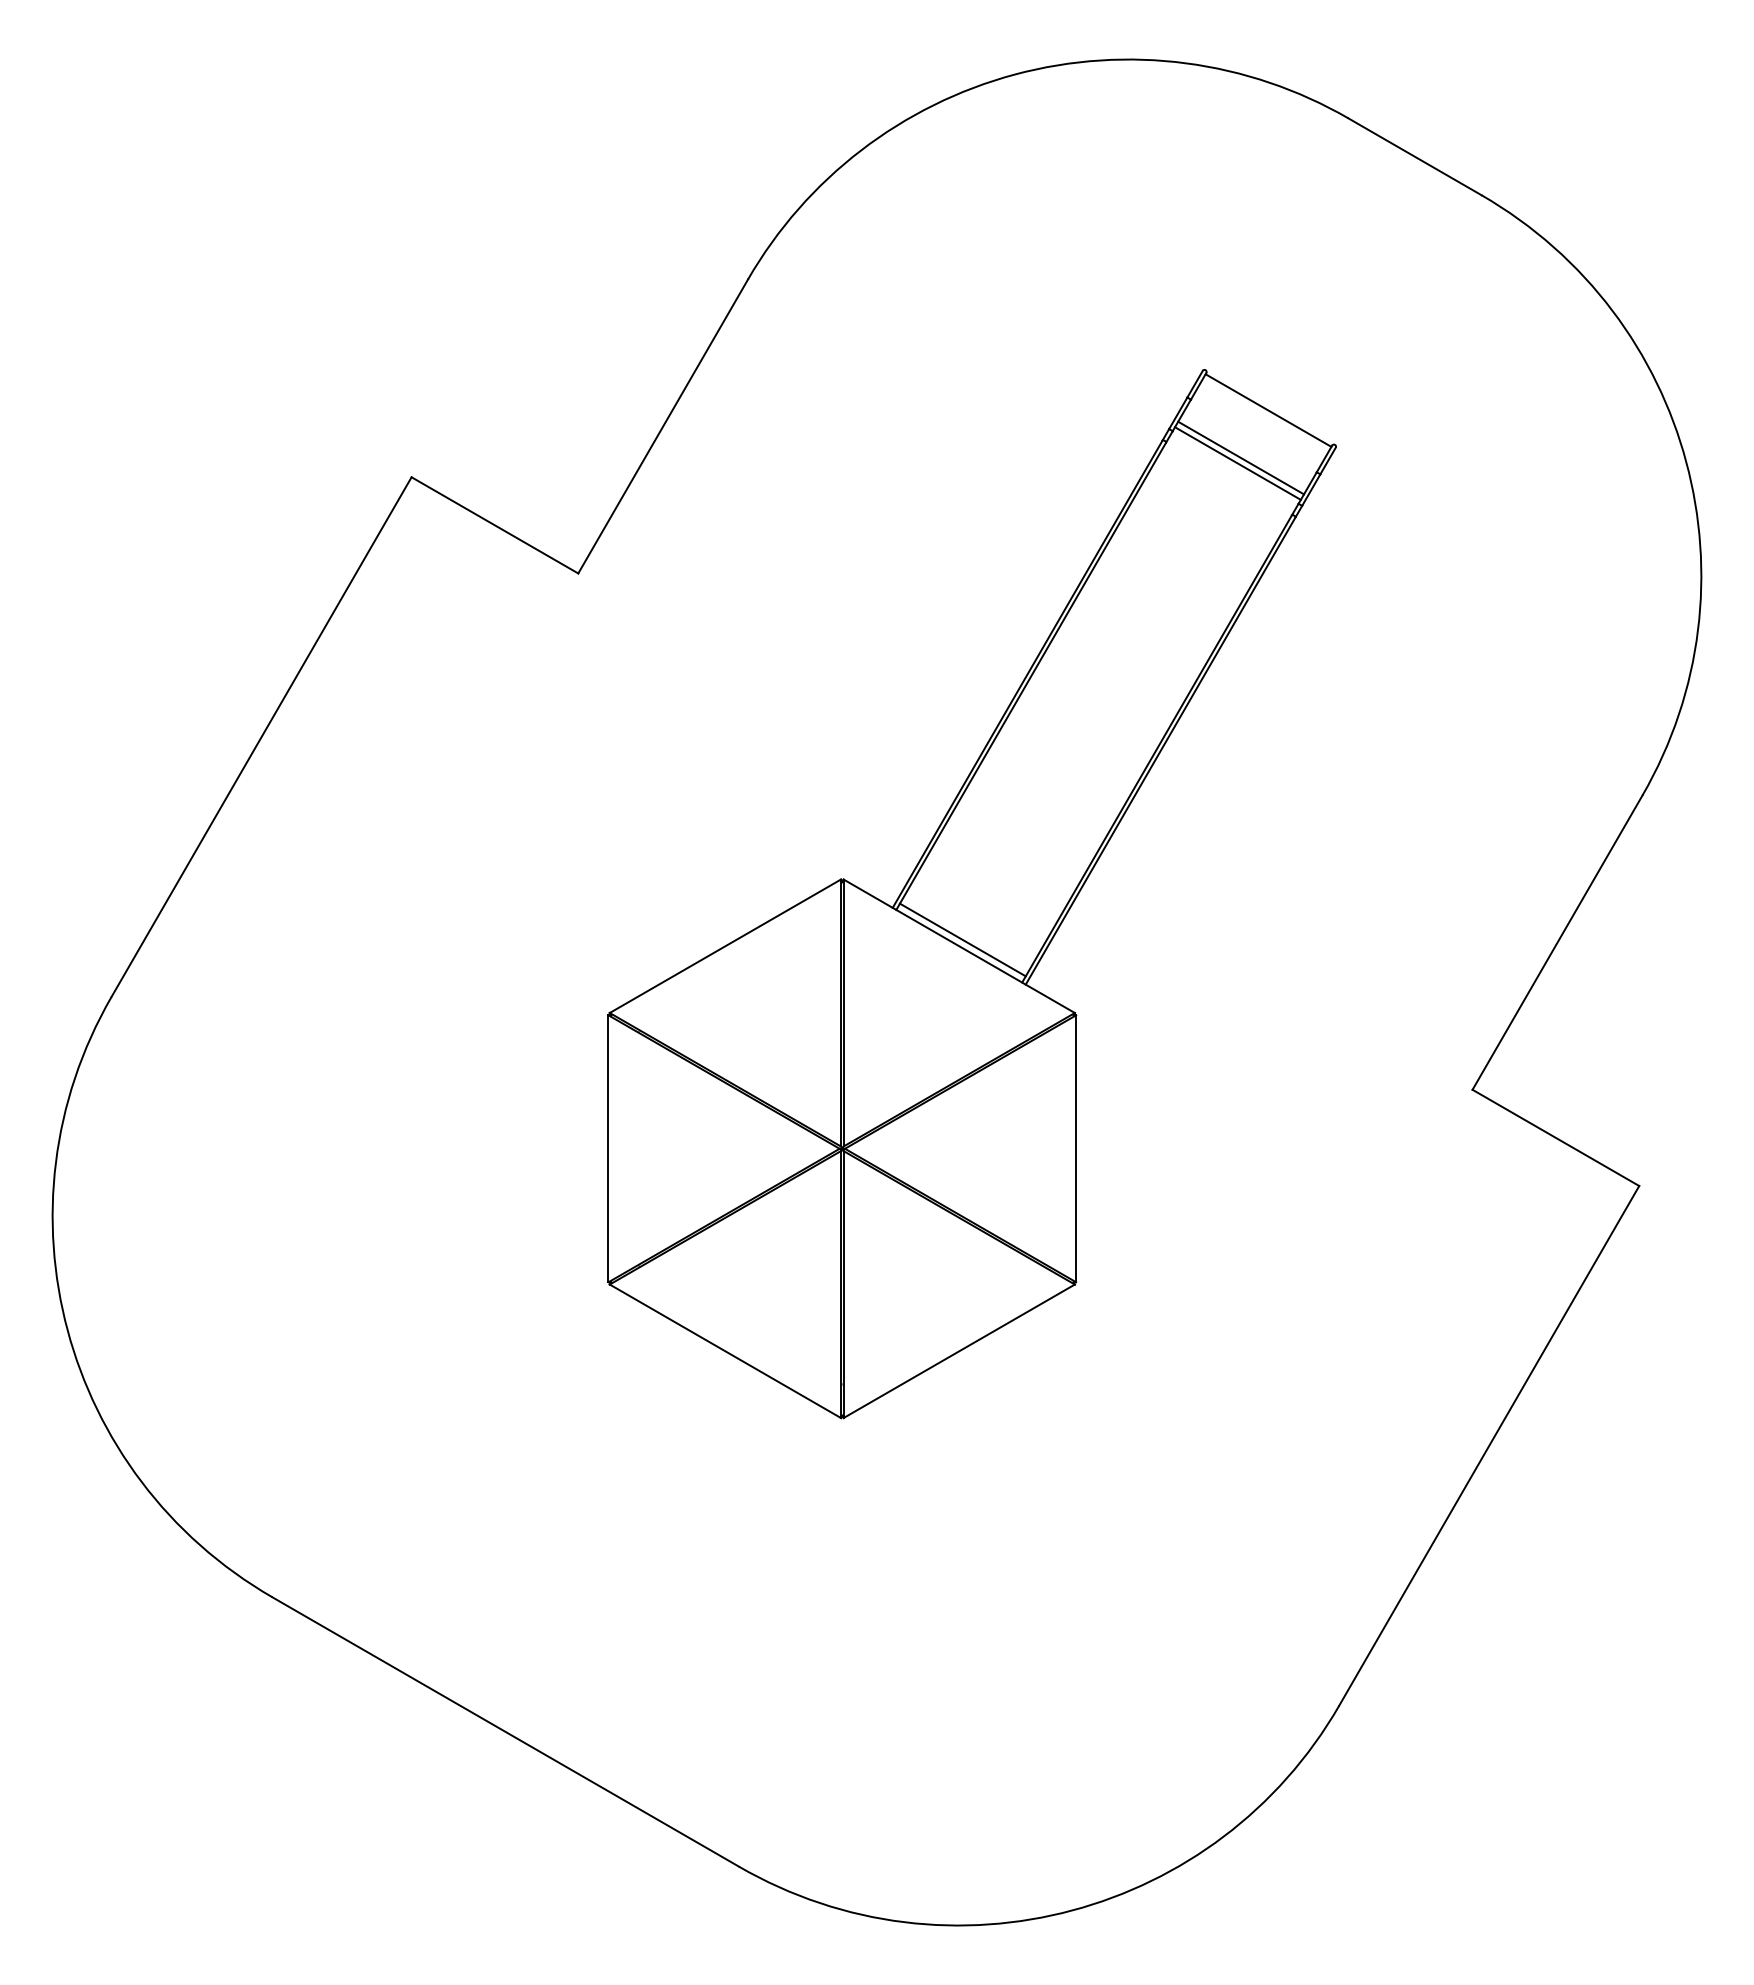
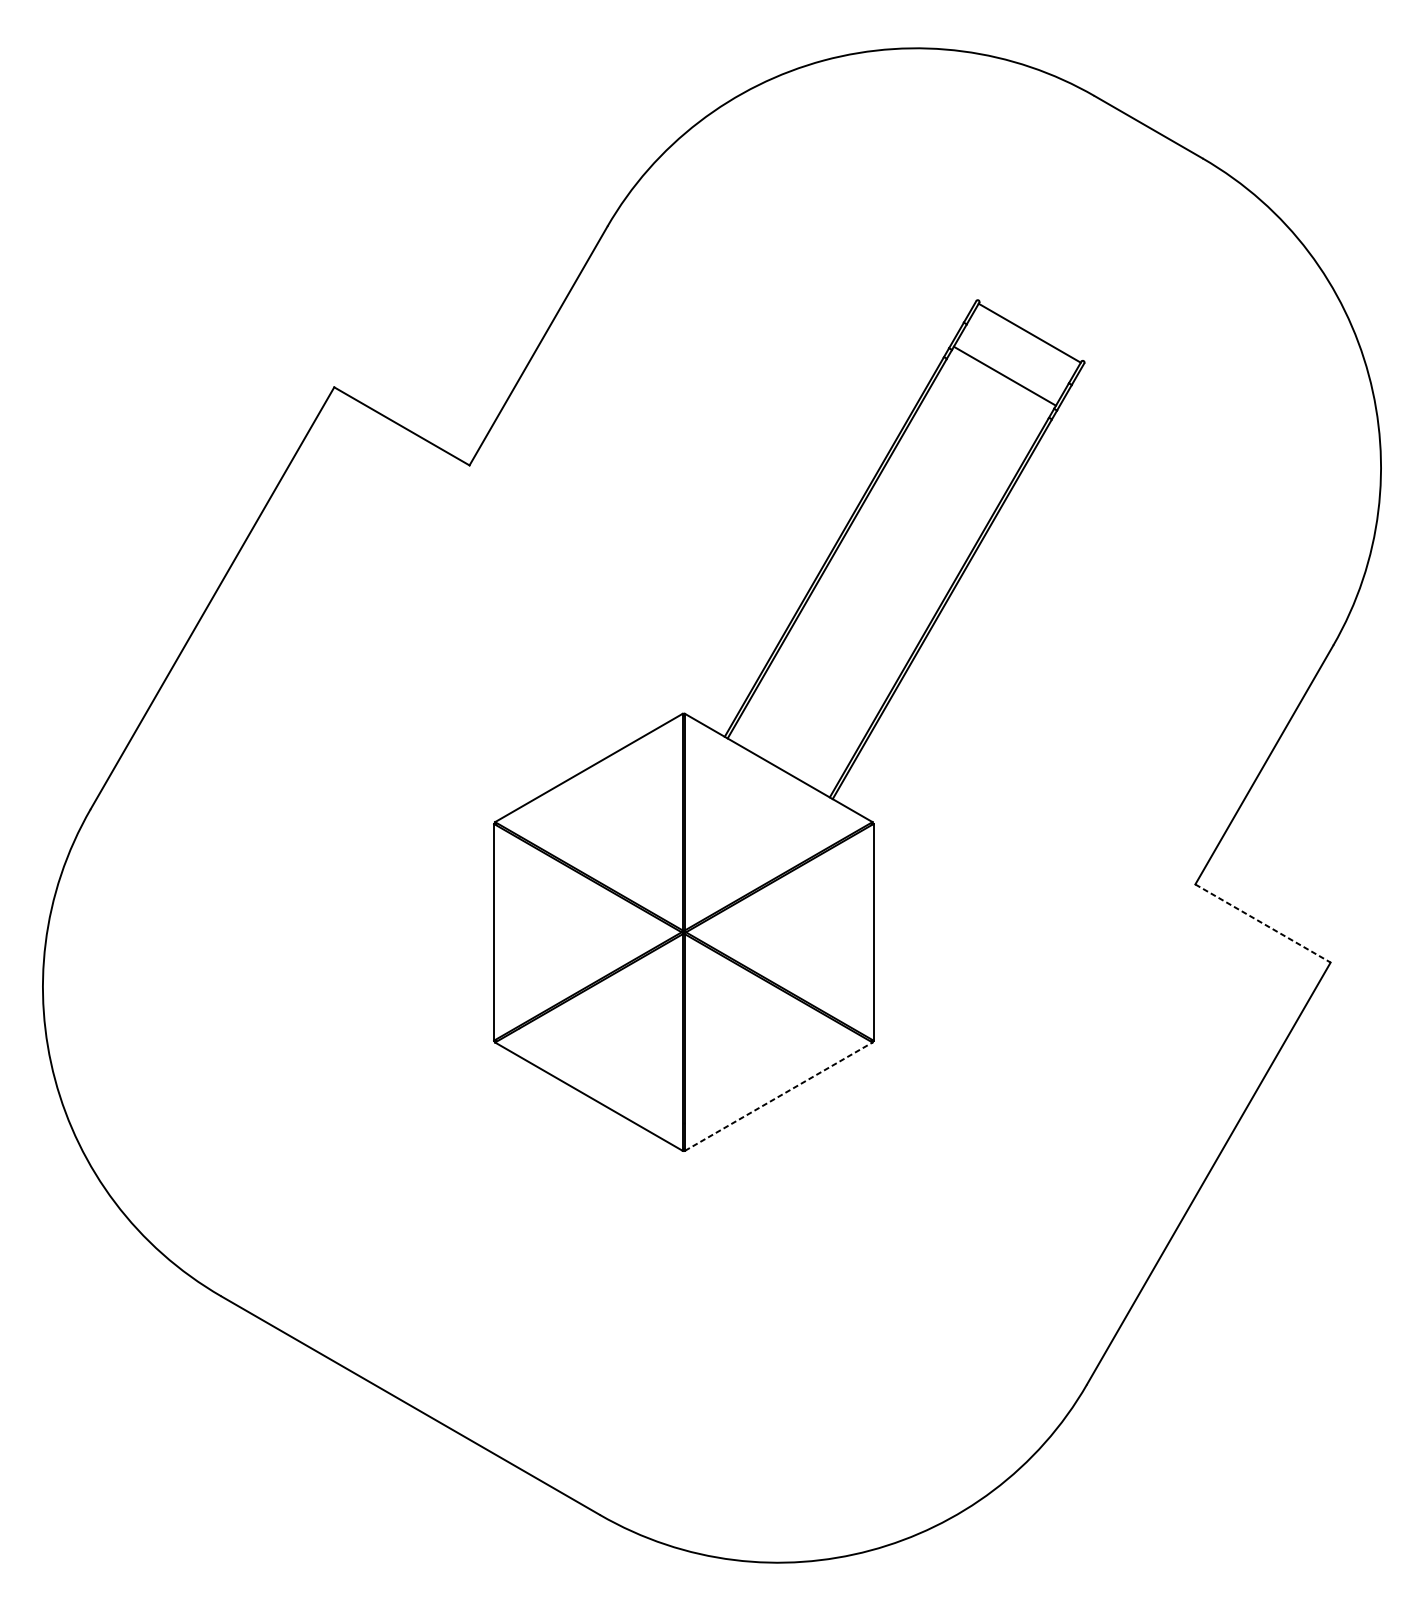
line: (1241, 457) -> (1007, 371), removed
line: (962, 939) -> (781, 762), removed
line: (1556, 1138) -> (1263, 923), solid -> dashed
line: (959, 1351) -> (778, 1096), solid -> dashed

